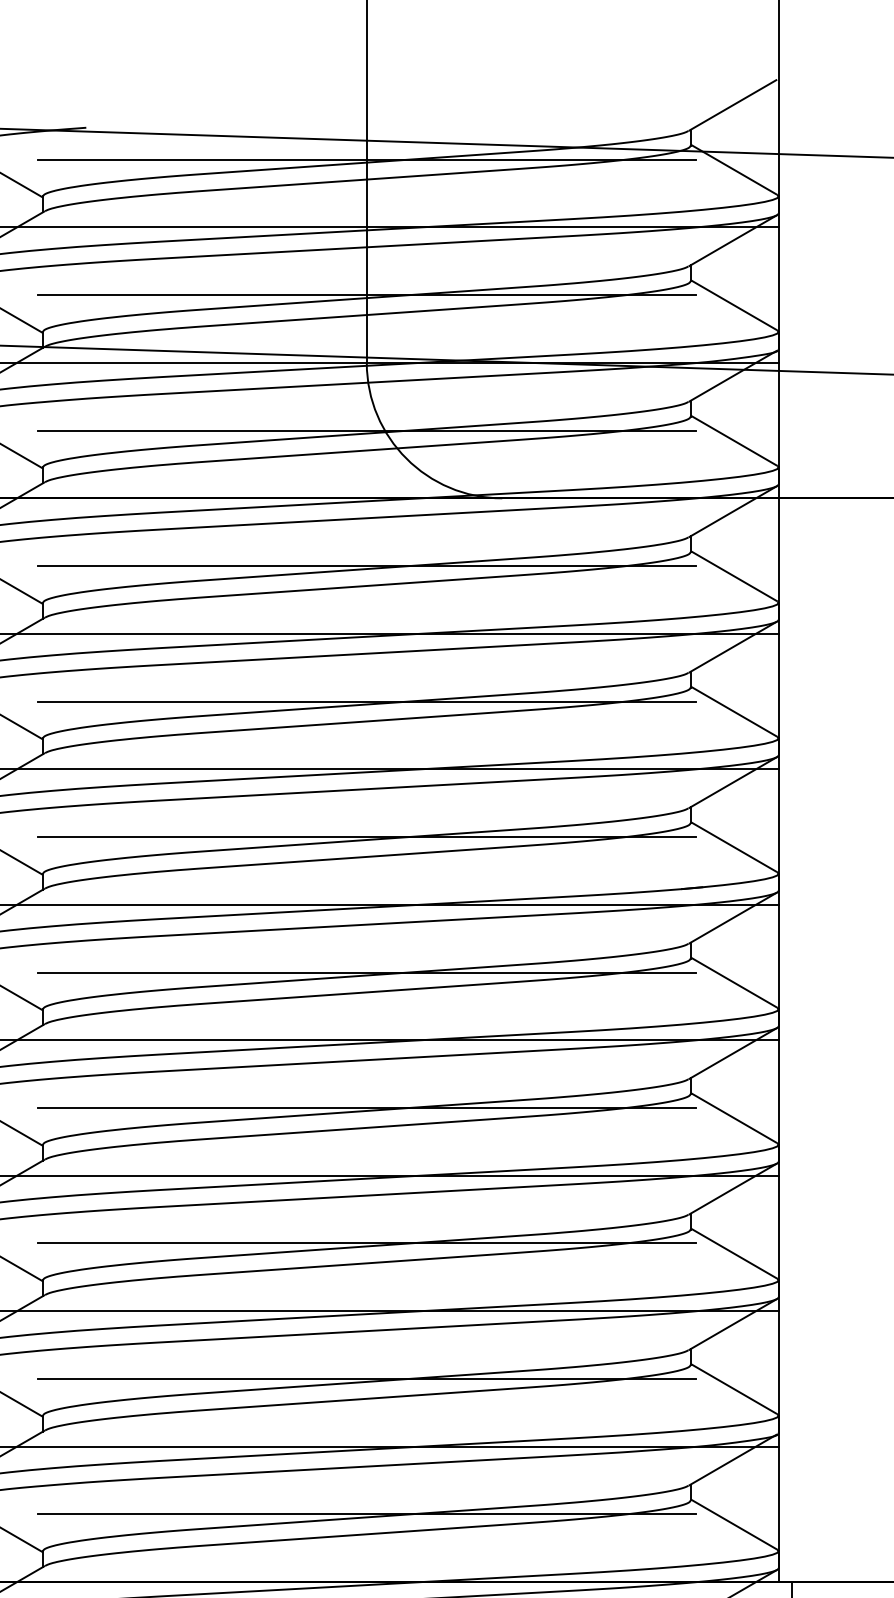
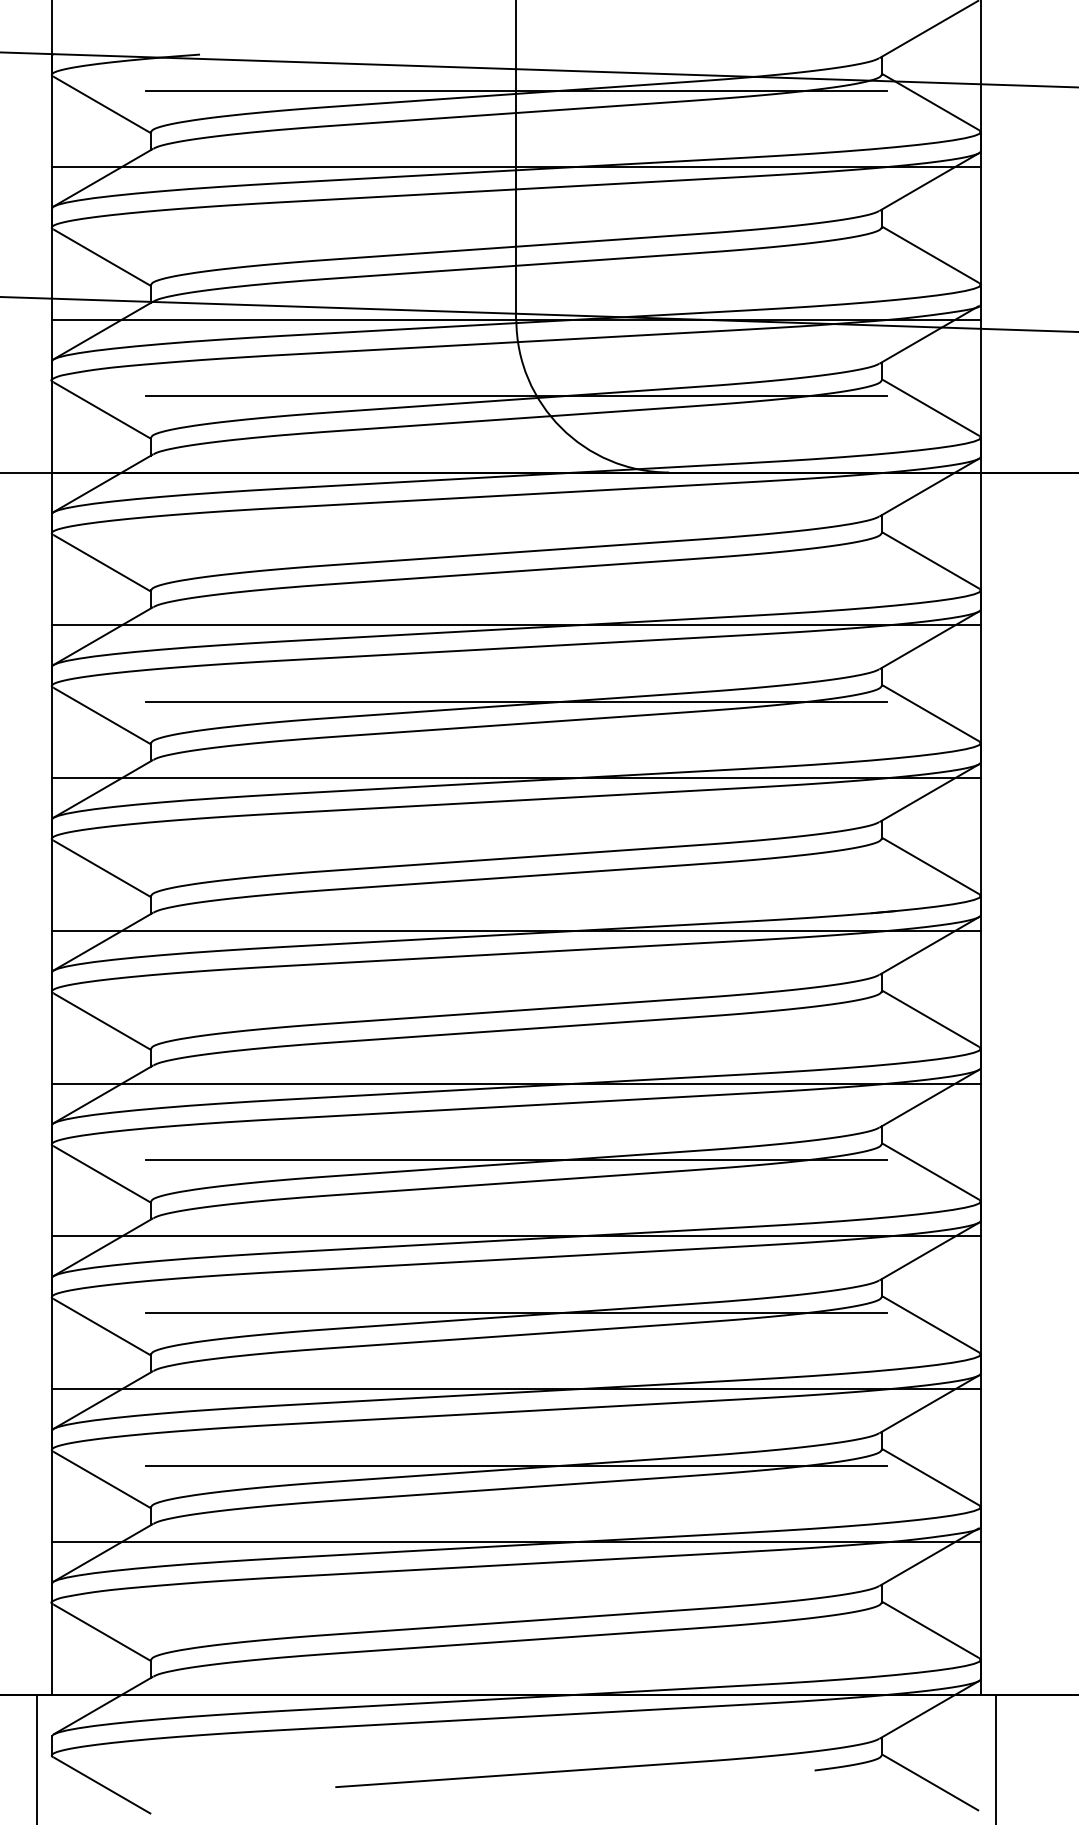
line: (366, 295) -> (516, 243), removed
line: (366, 565) -> (516, 548), removed
line: (366, 837) -> (516, 854), removed
line: (366, 972) -> (516, 1007), removed
line: (366, 1514) -> (516, 1618), removed

